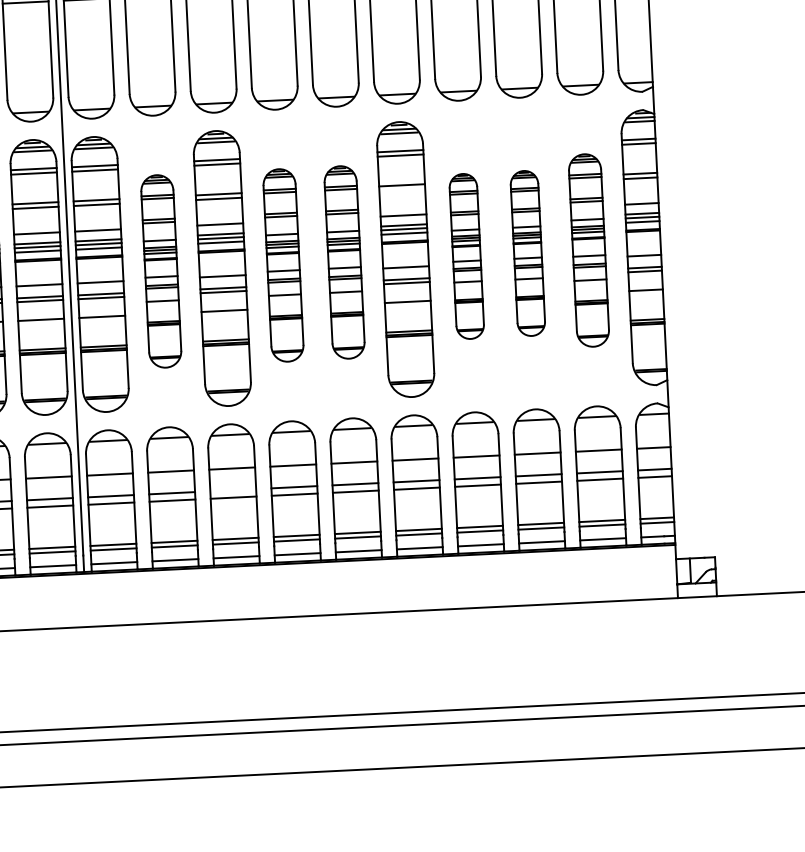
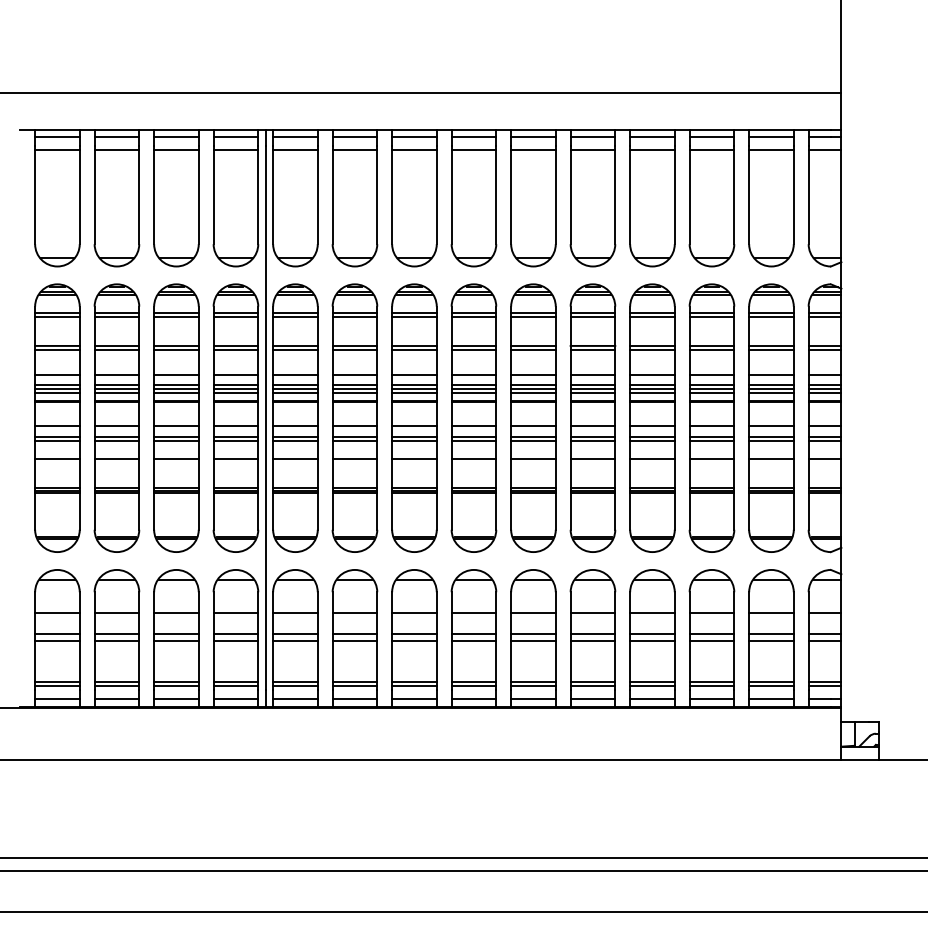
line: (401, 190) -> (592, 350), added
part: (589, 249) -> (771, 417), size x1.43
part: (527, 252) -> (711, 417), size x1.67
part: (466, 255) -> (652, 417), size x1.67
part: (344, 261) -> (533, 417), size x1.43
part: (282, 264) -> (473, 417), size x1.43
part: (160, 270) -> (354, 417), size x1.43
line: (233, 490) -> (414, 634), added

